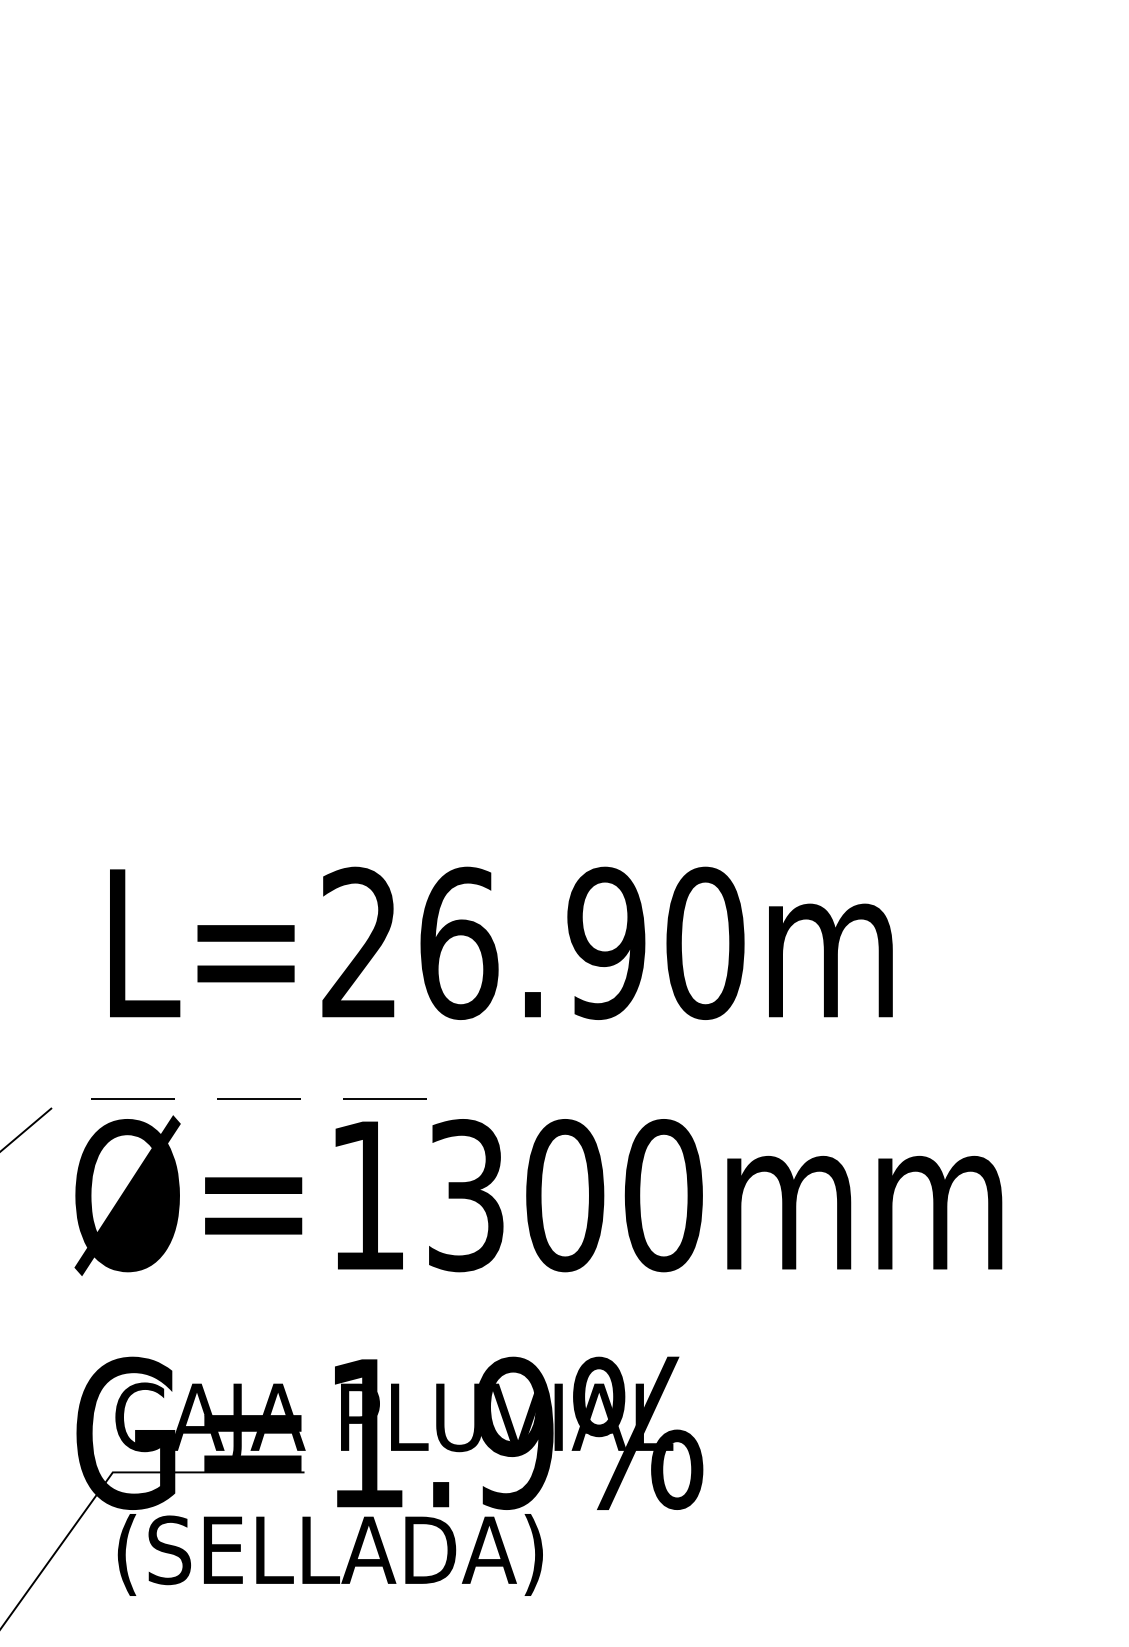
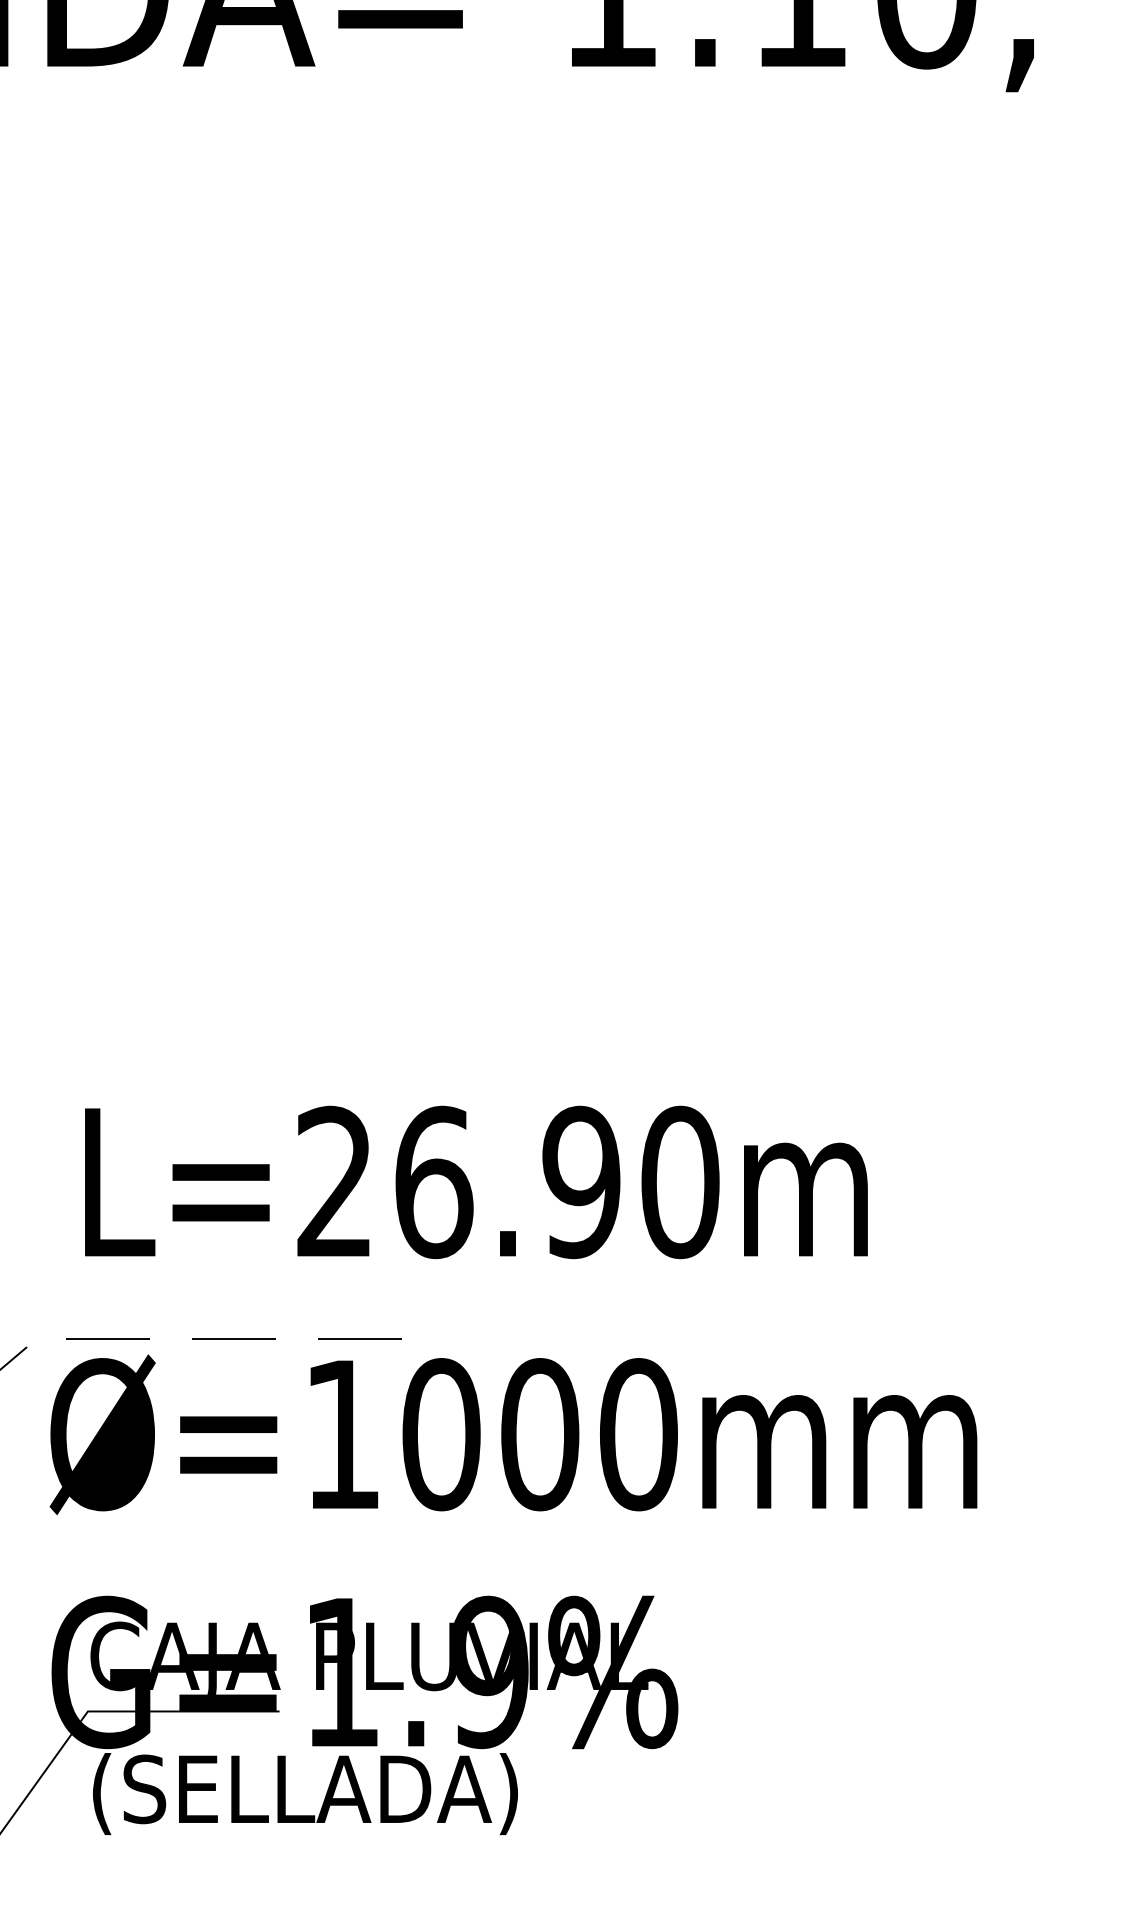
text: (466, 1195) -> (441, 1434), Ø=1300mm -> Ø=1000mm

